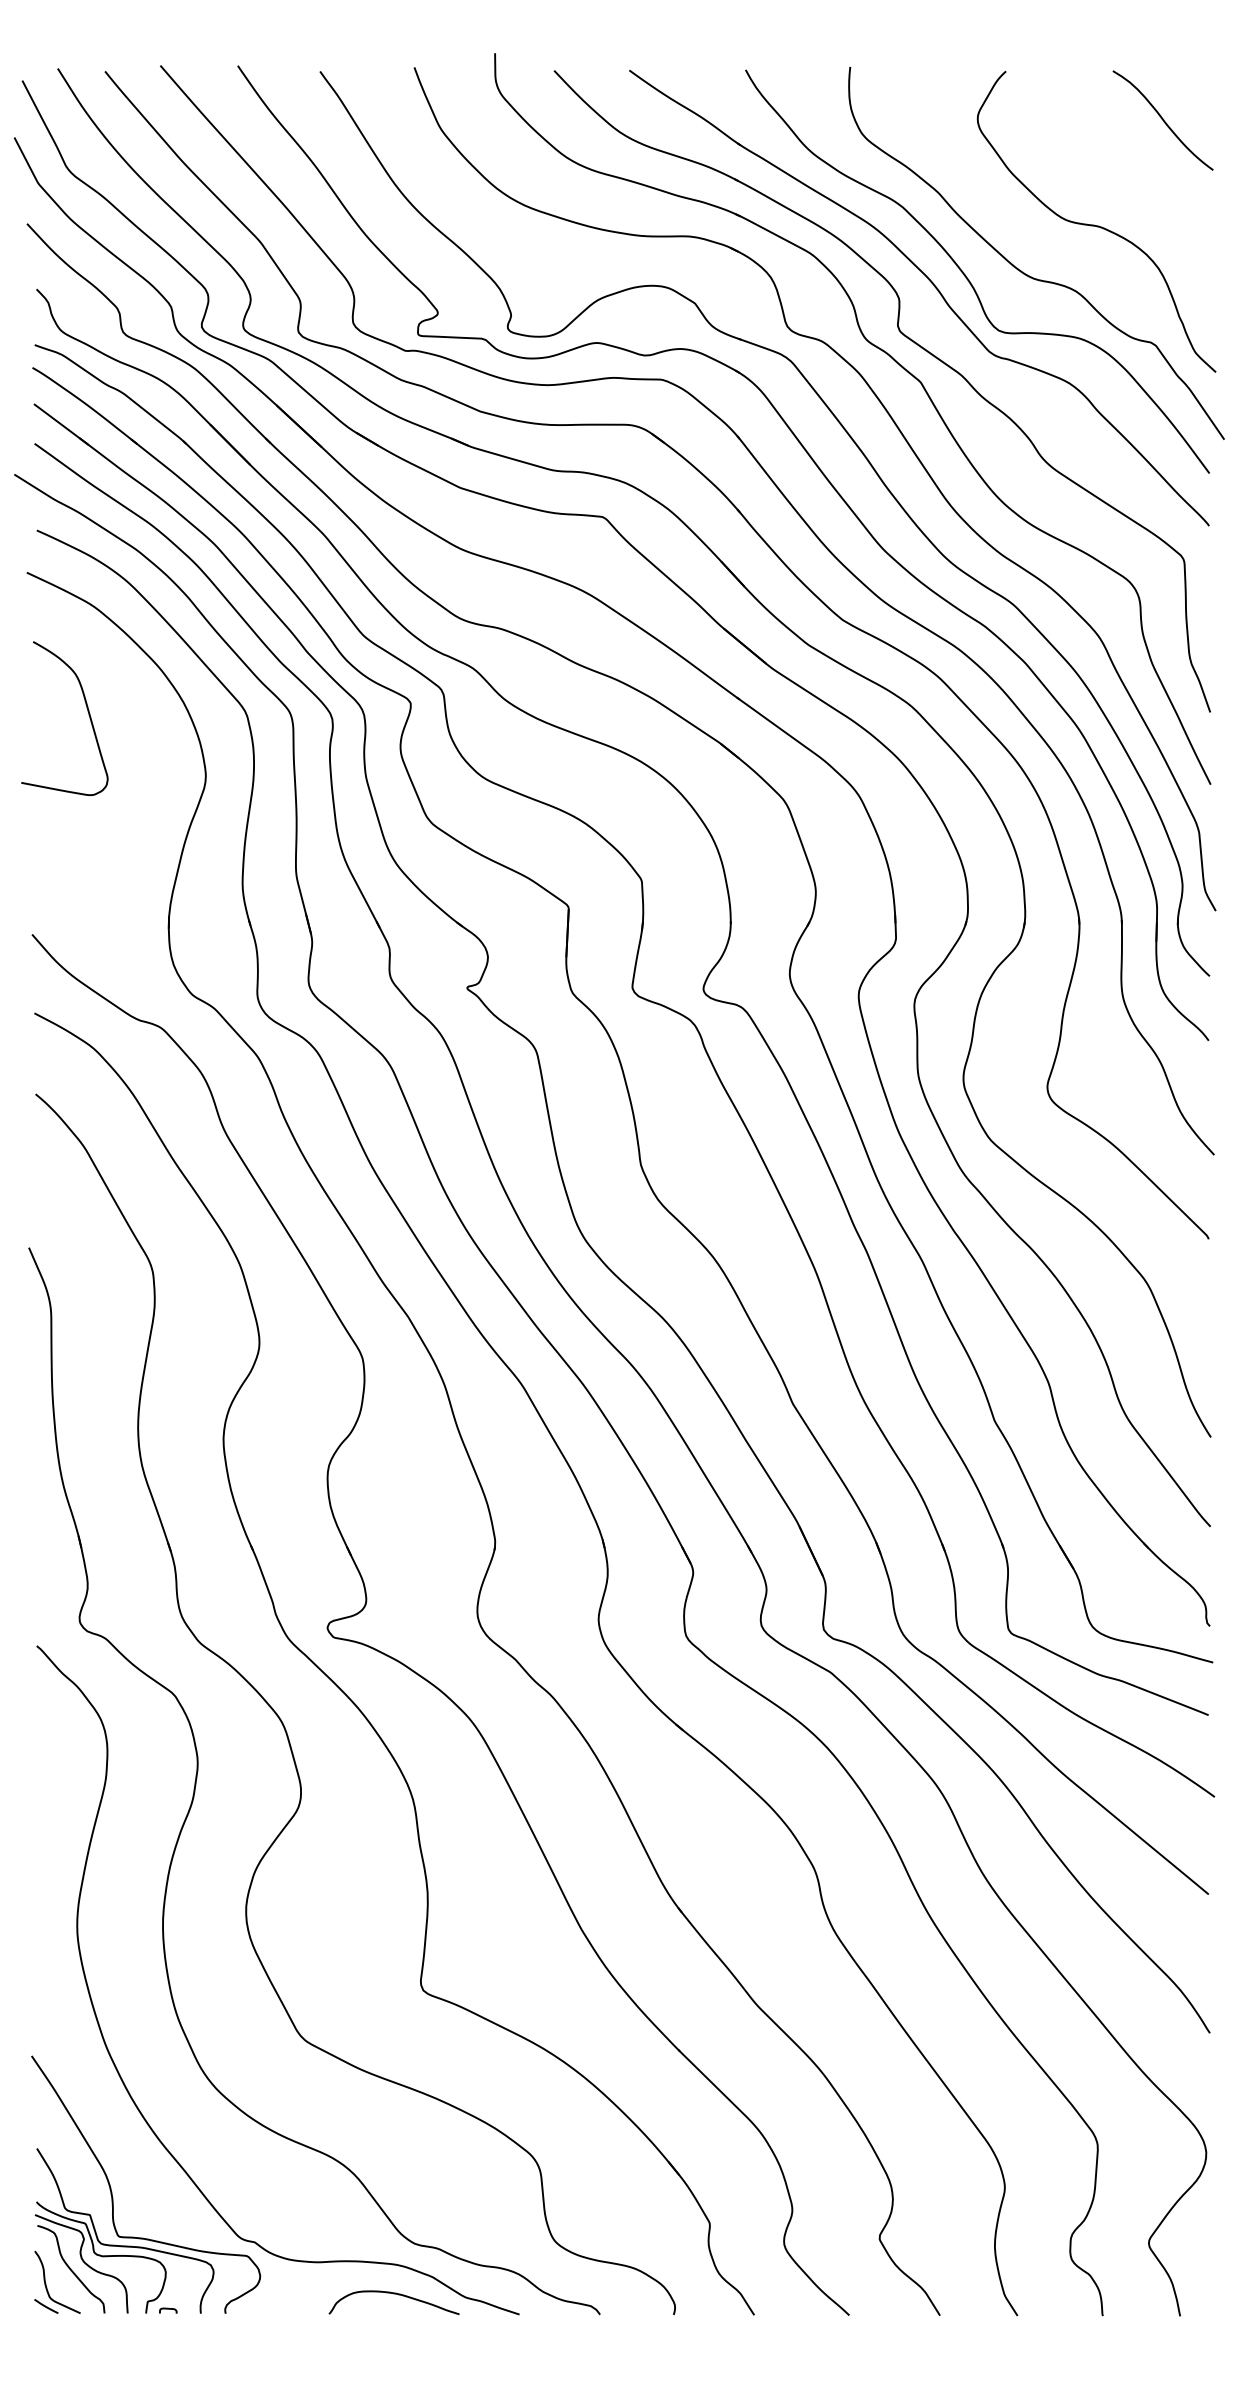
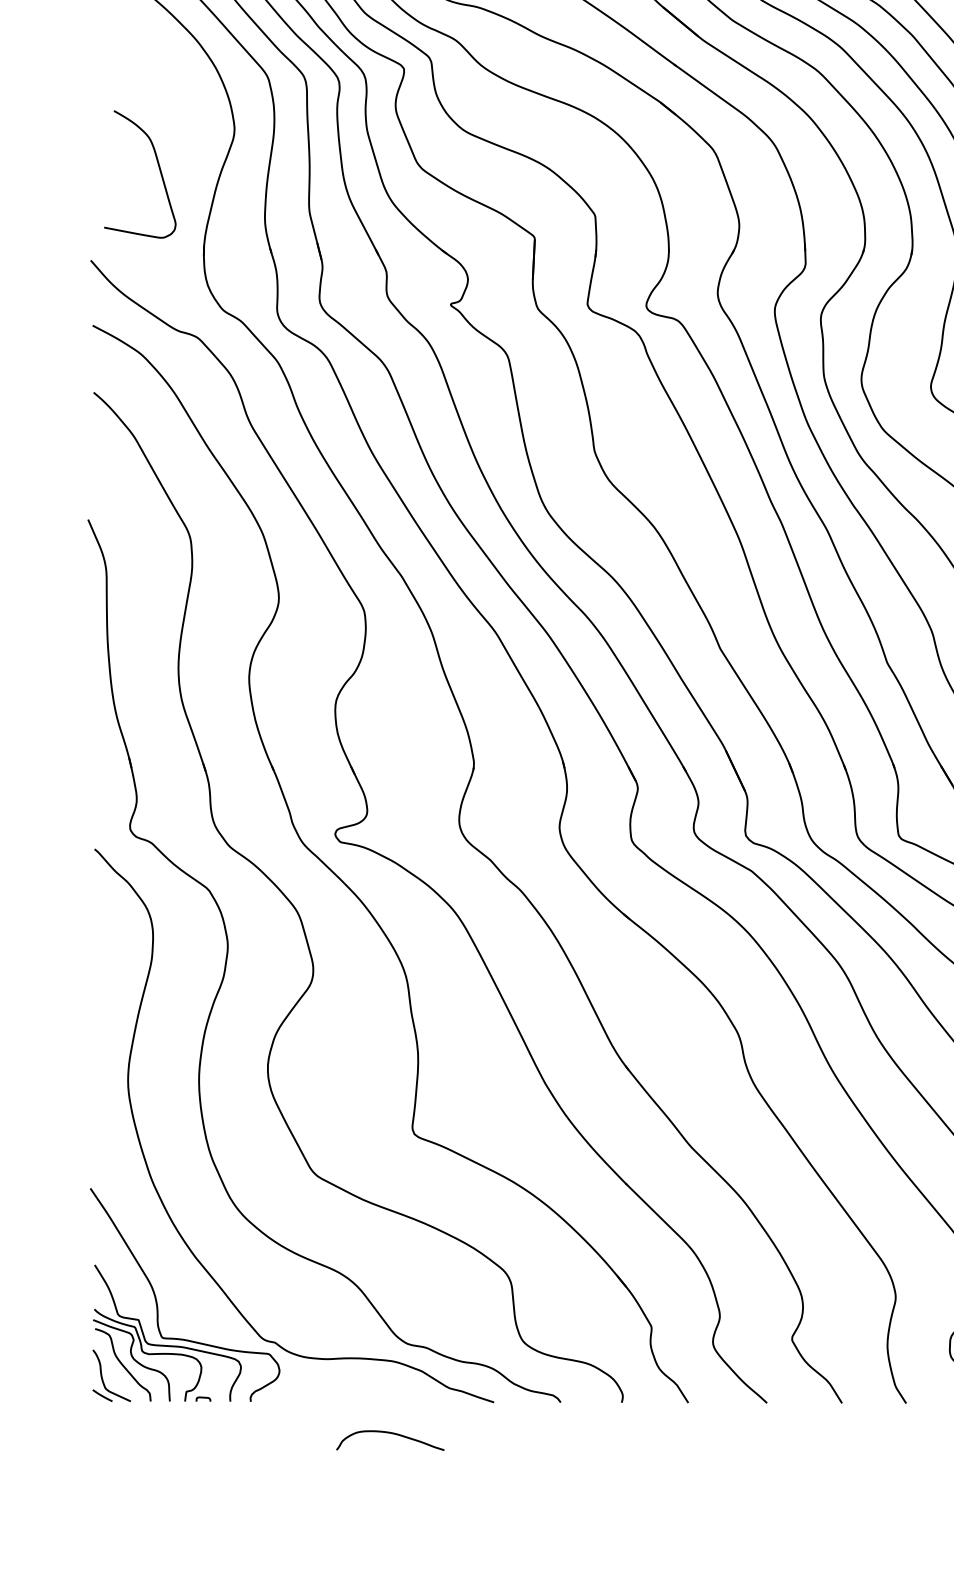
curve: (87, 711) -> (158, 168), moved
curve: (393, 2294) -> (389, 1433), moved

